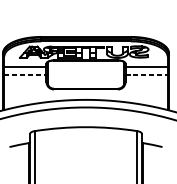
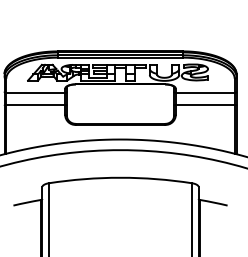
line: (25, 74) -> (36, 104), dashed -> solid
line: (146, 74) -> (205, 104), dashed -> solid

